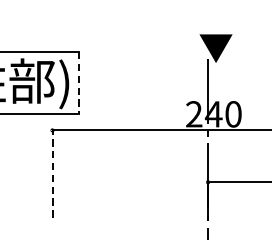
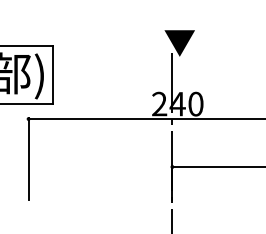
line: (79, 83) -> (53, 75), dashed -> solid
line: (52, 173) -> (28, 158), dashed -> solid

